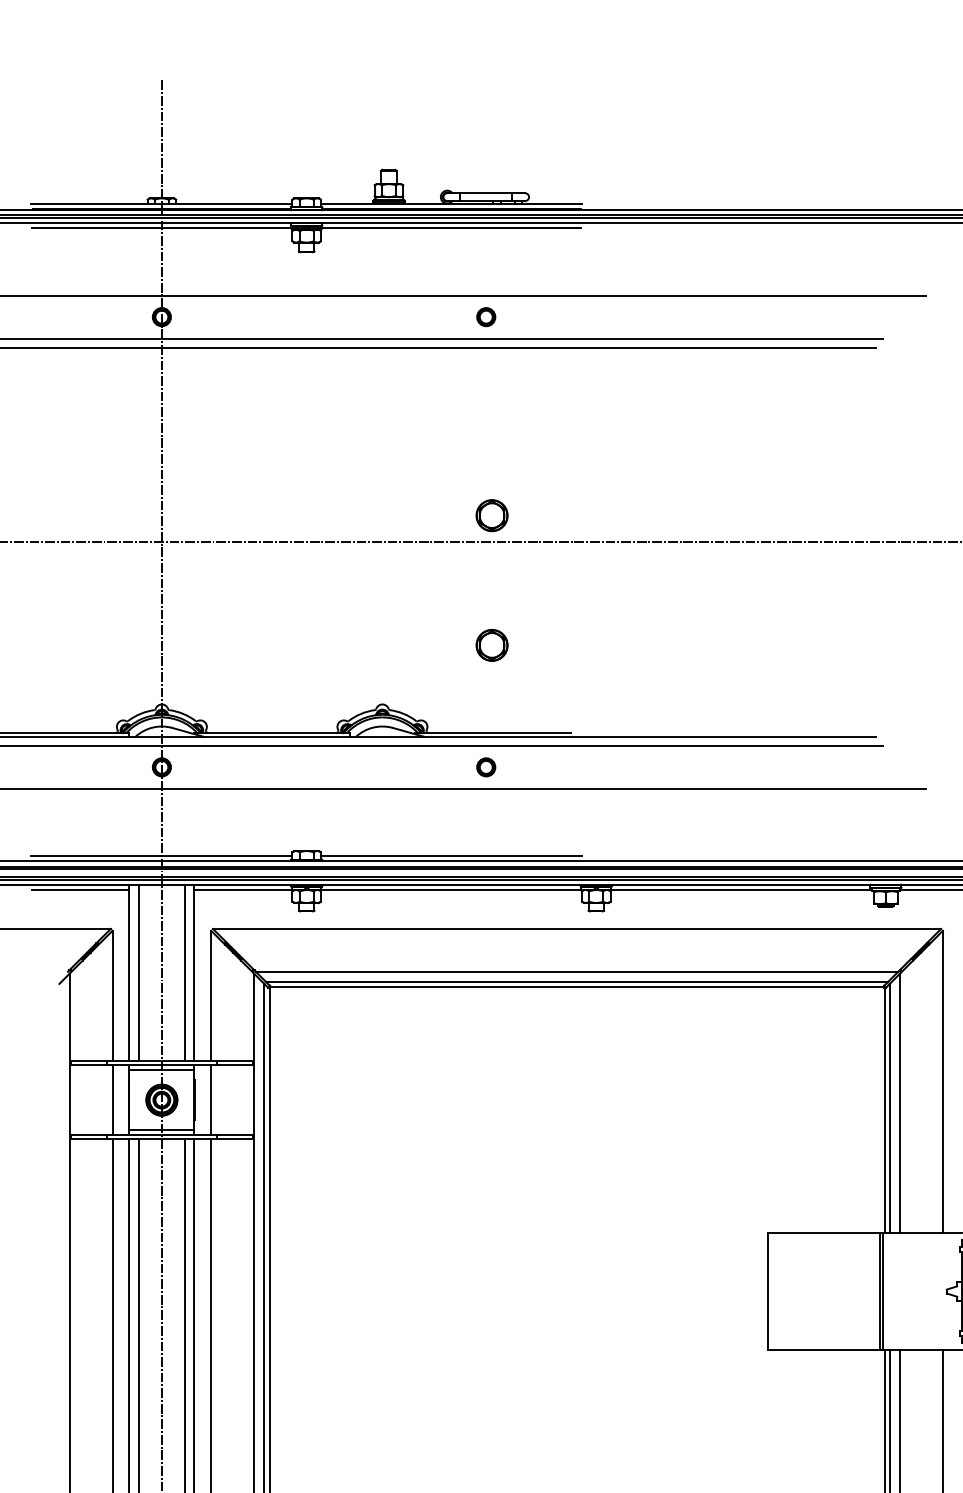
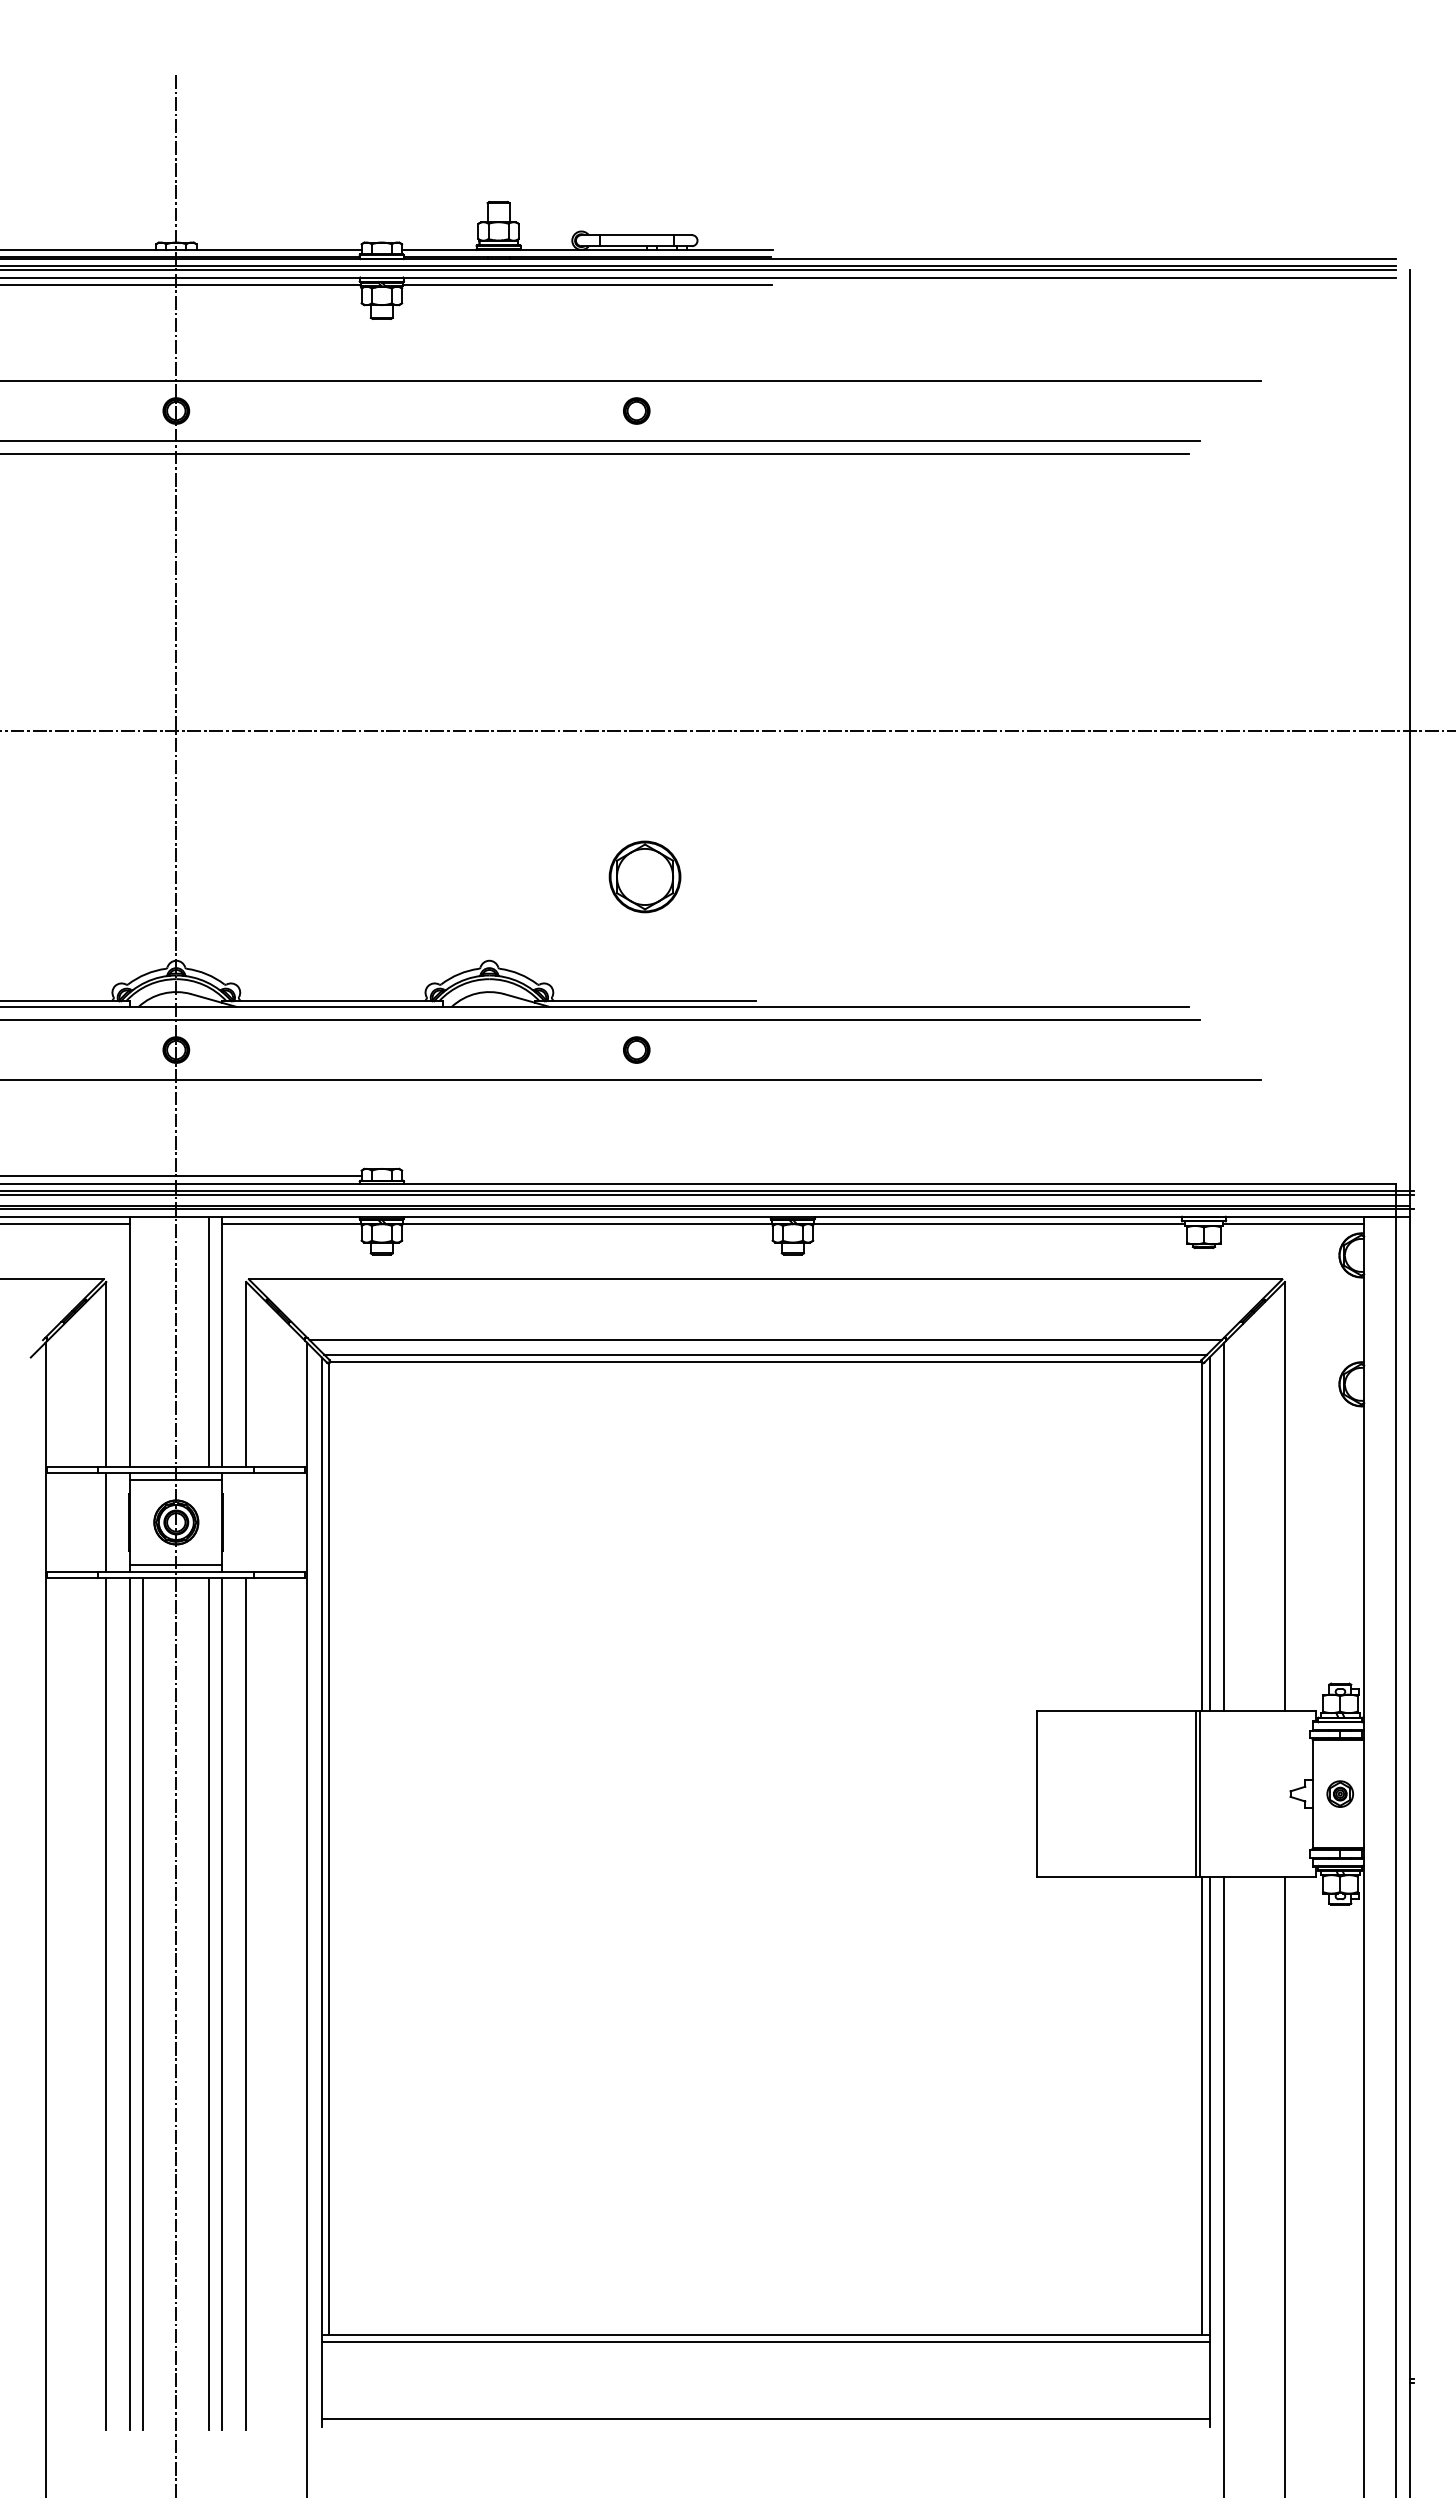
part: (491, 515) -> (644, 692), removed
part: (491, 645) -> (644, 876), size x1.6
line: (451, 856) -> (587, 1176), removed
line: (138, 972) -> (143, 1341), removed
line: (211, 1100) -> (246, 1522), removed

